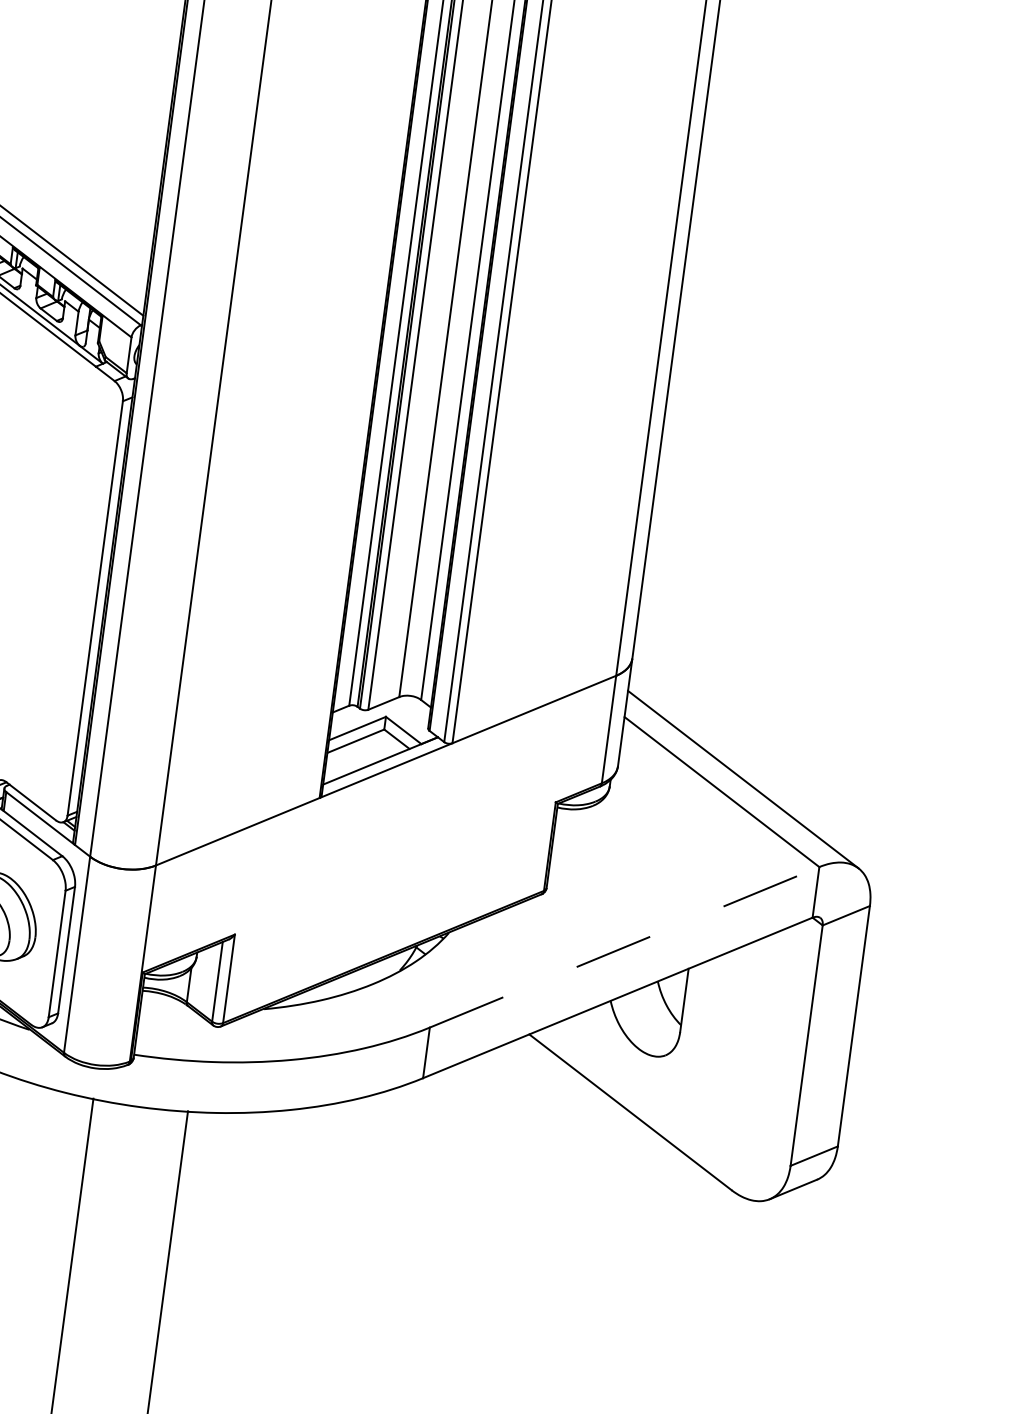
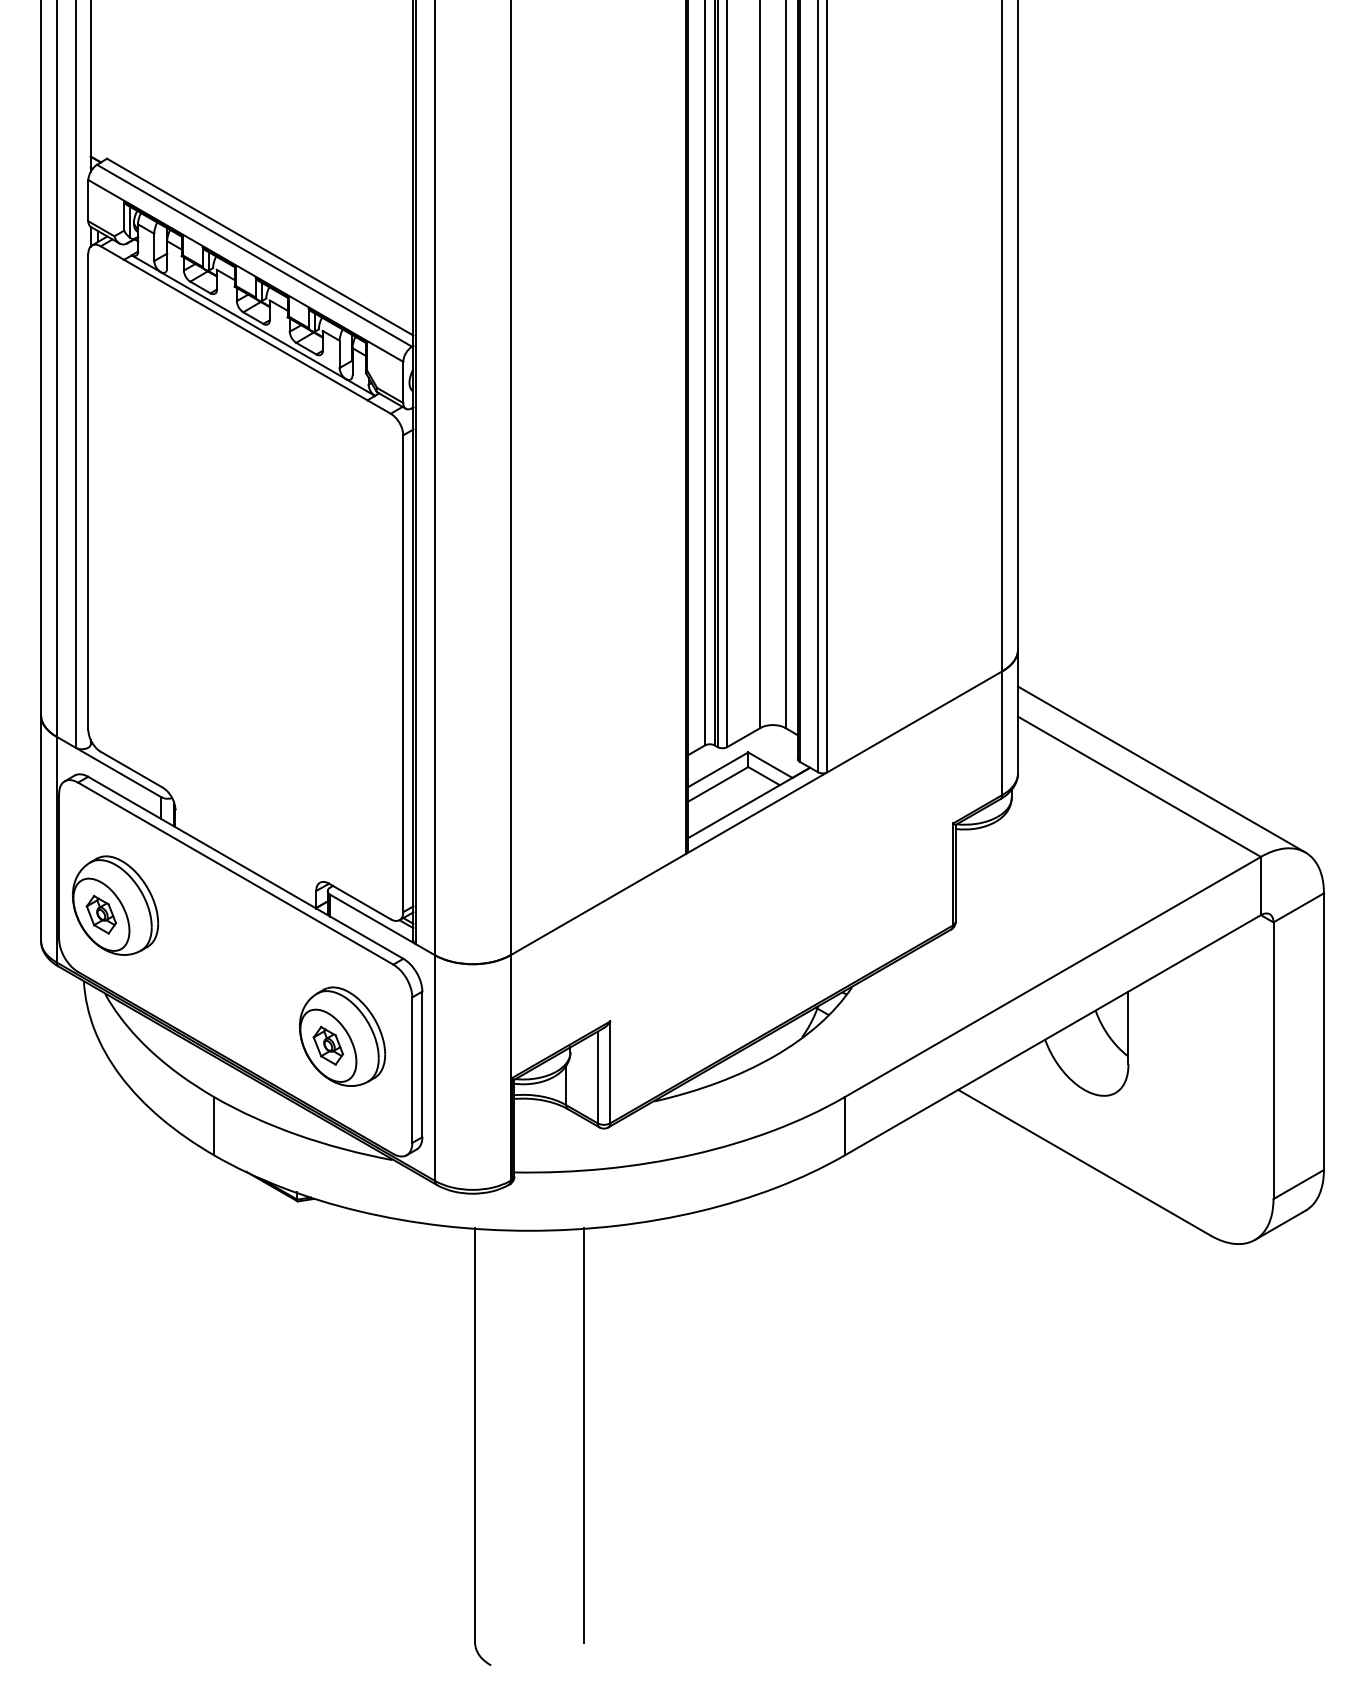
line: (625, 946) -> (1053, 976), dashed -> solid

